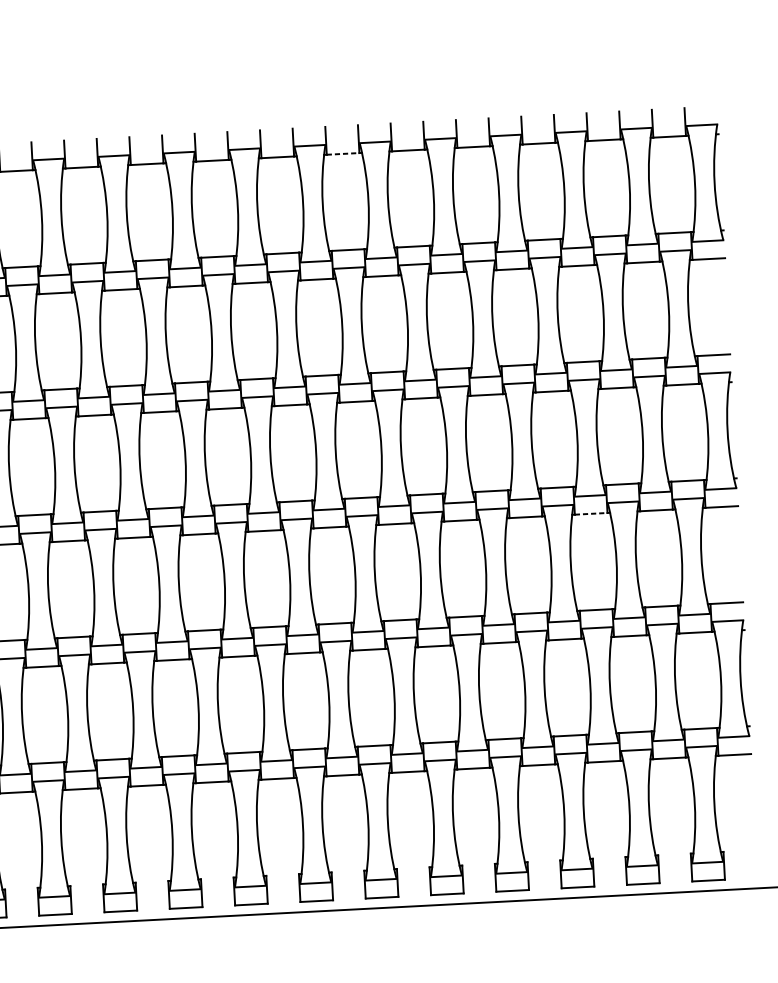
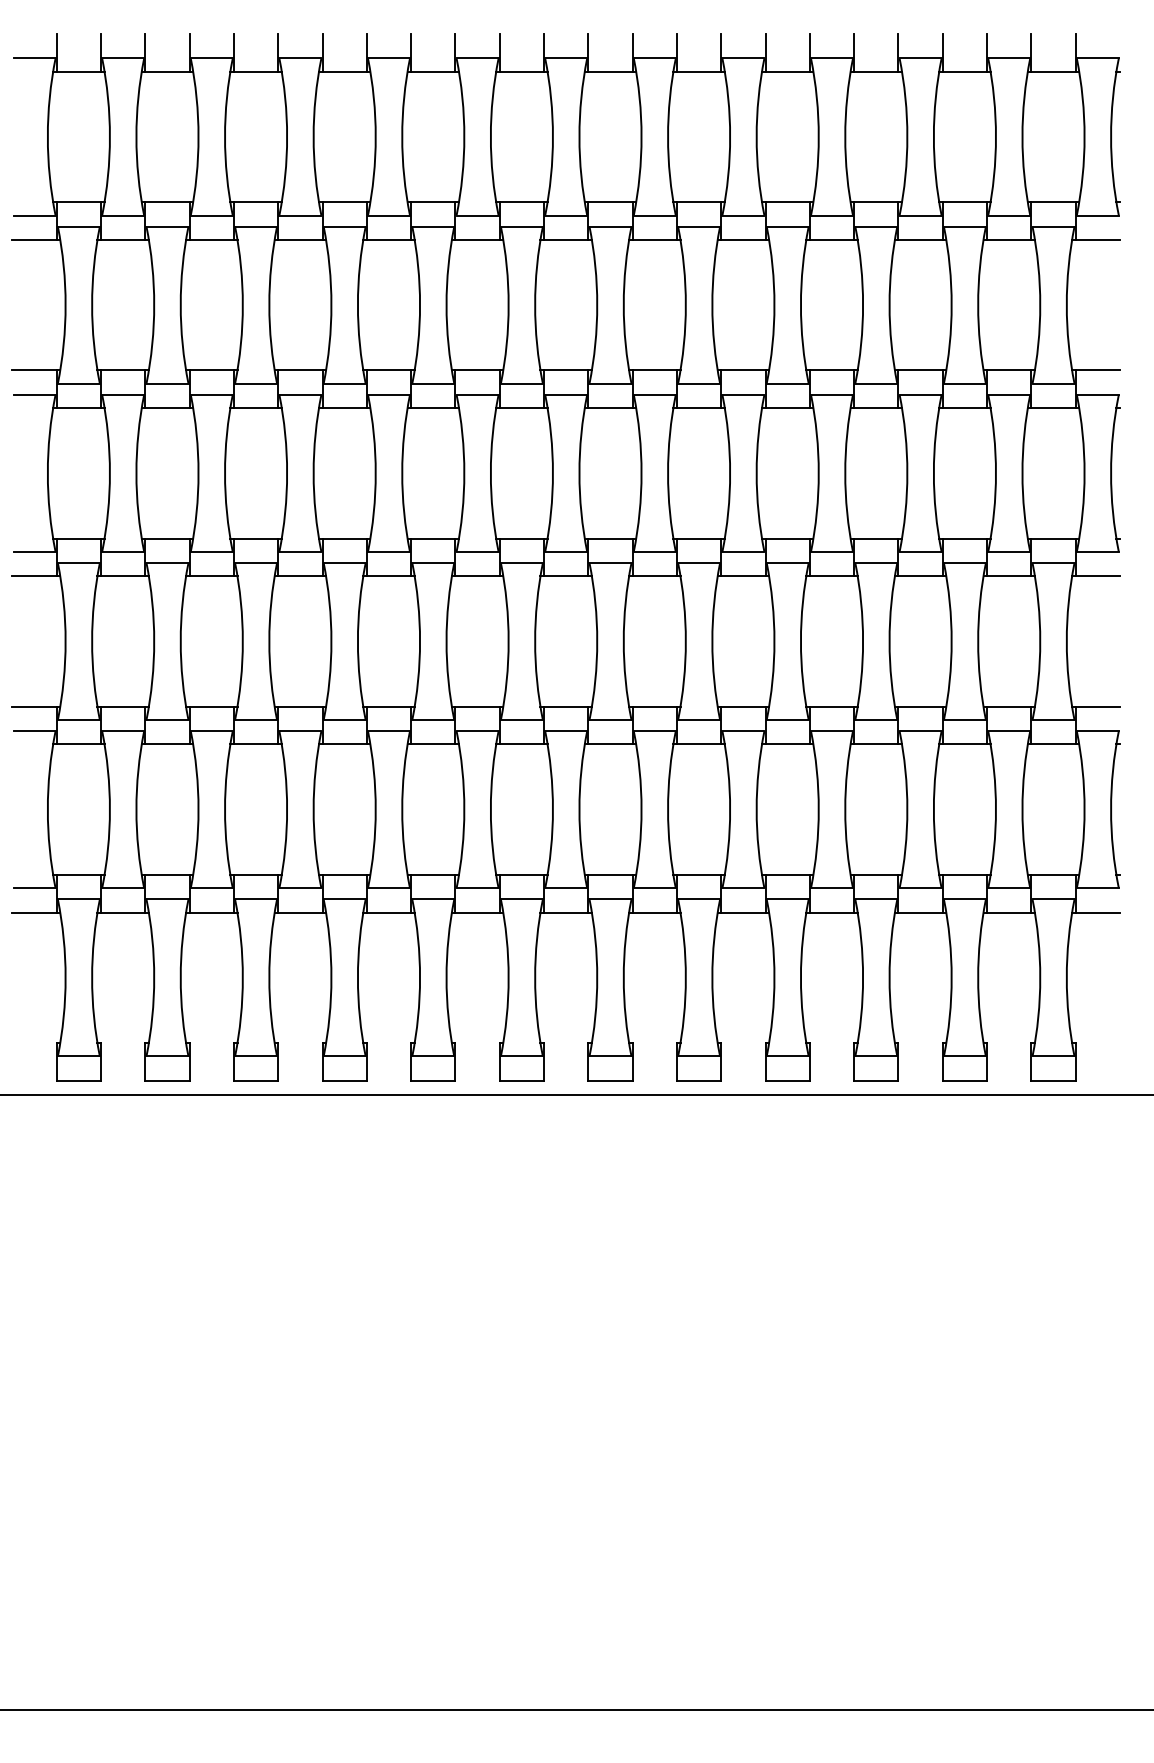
line: (343, 153) -> (611, 71), dashed -> solid
line: (591, 513) -> (921, 576), dashed -> solid

